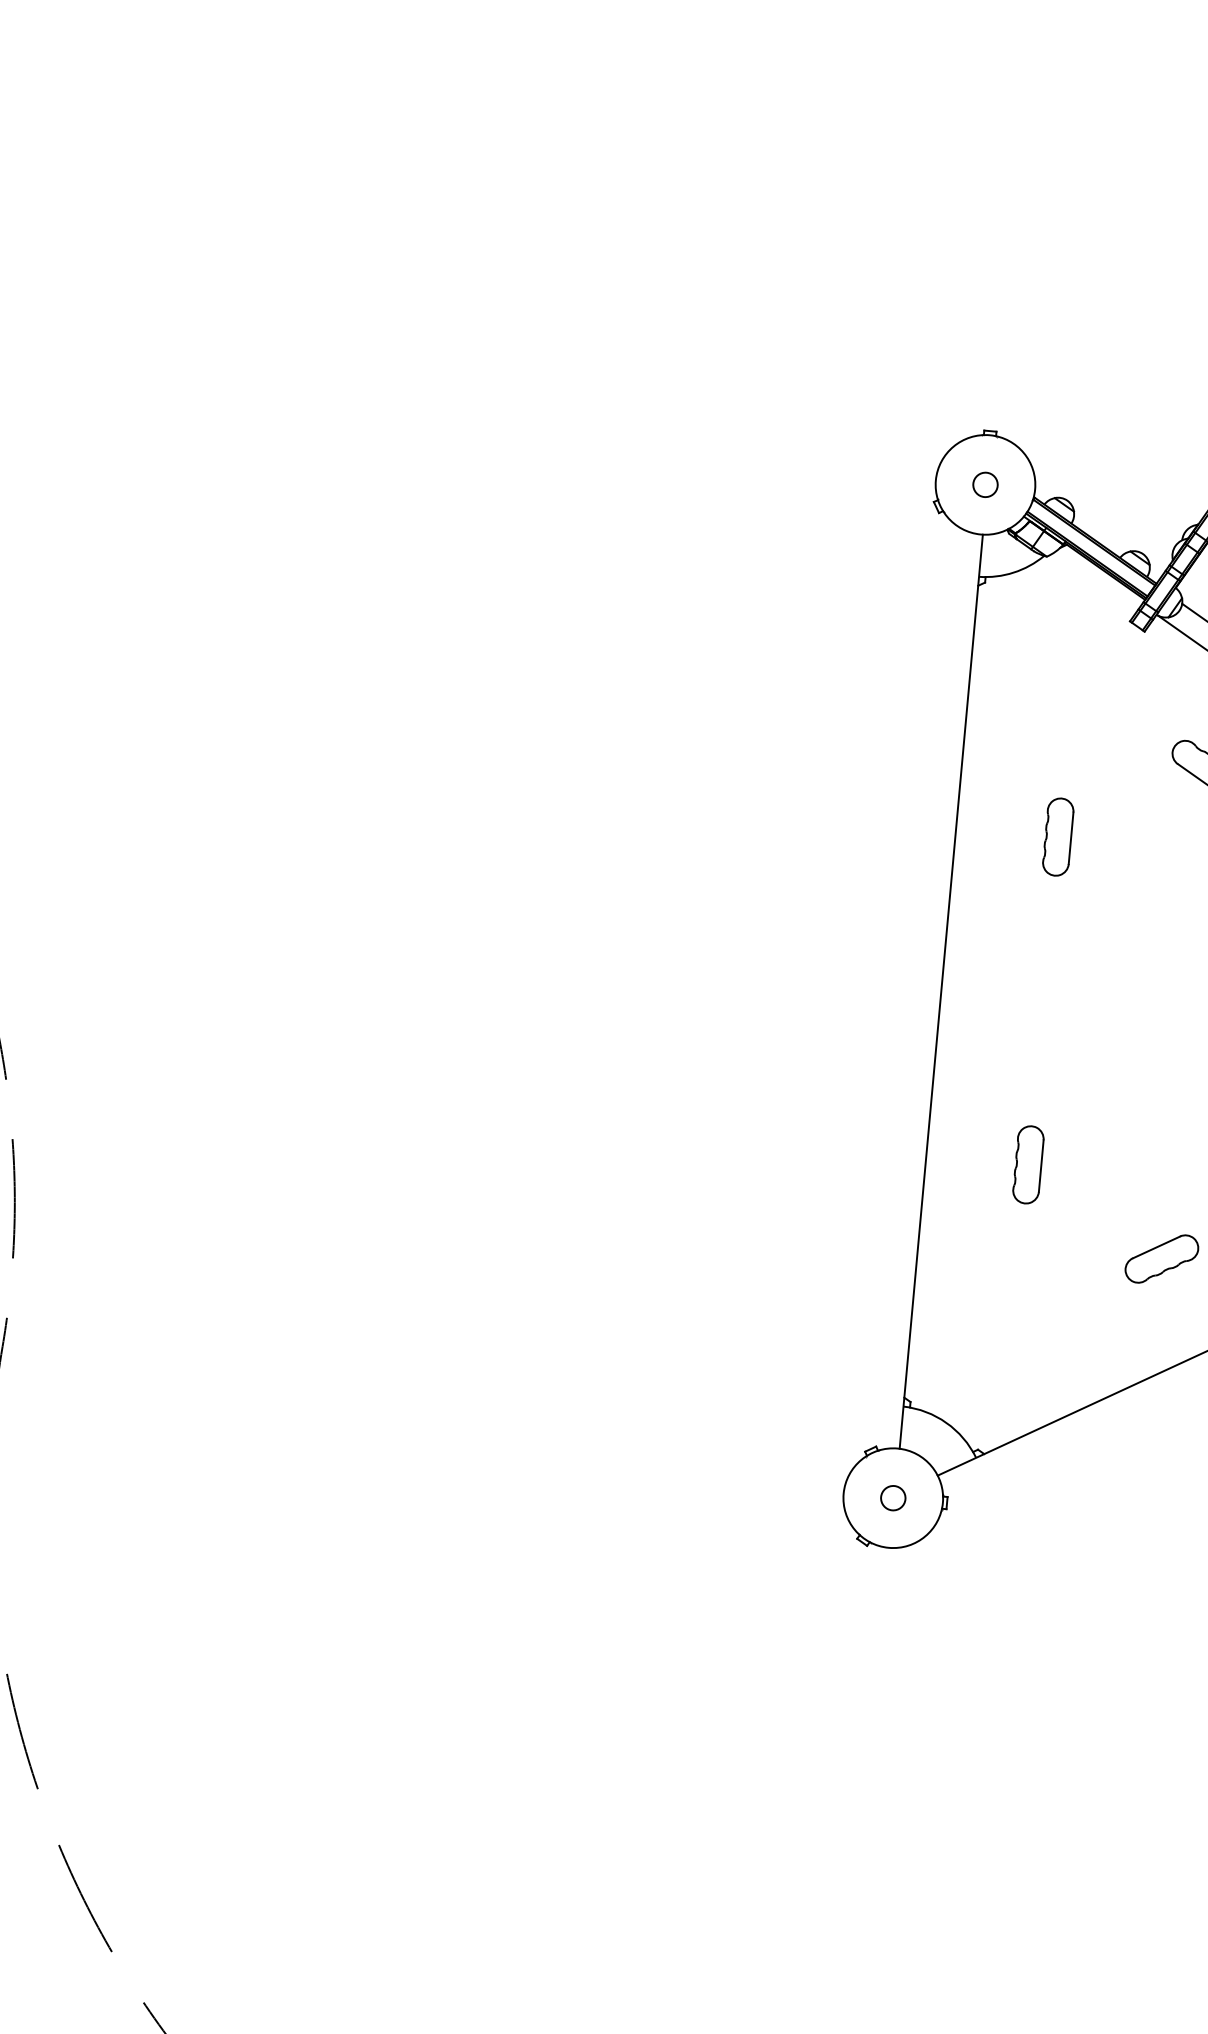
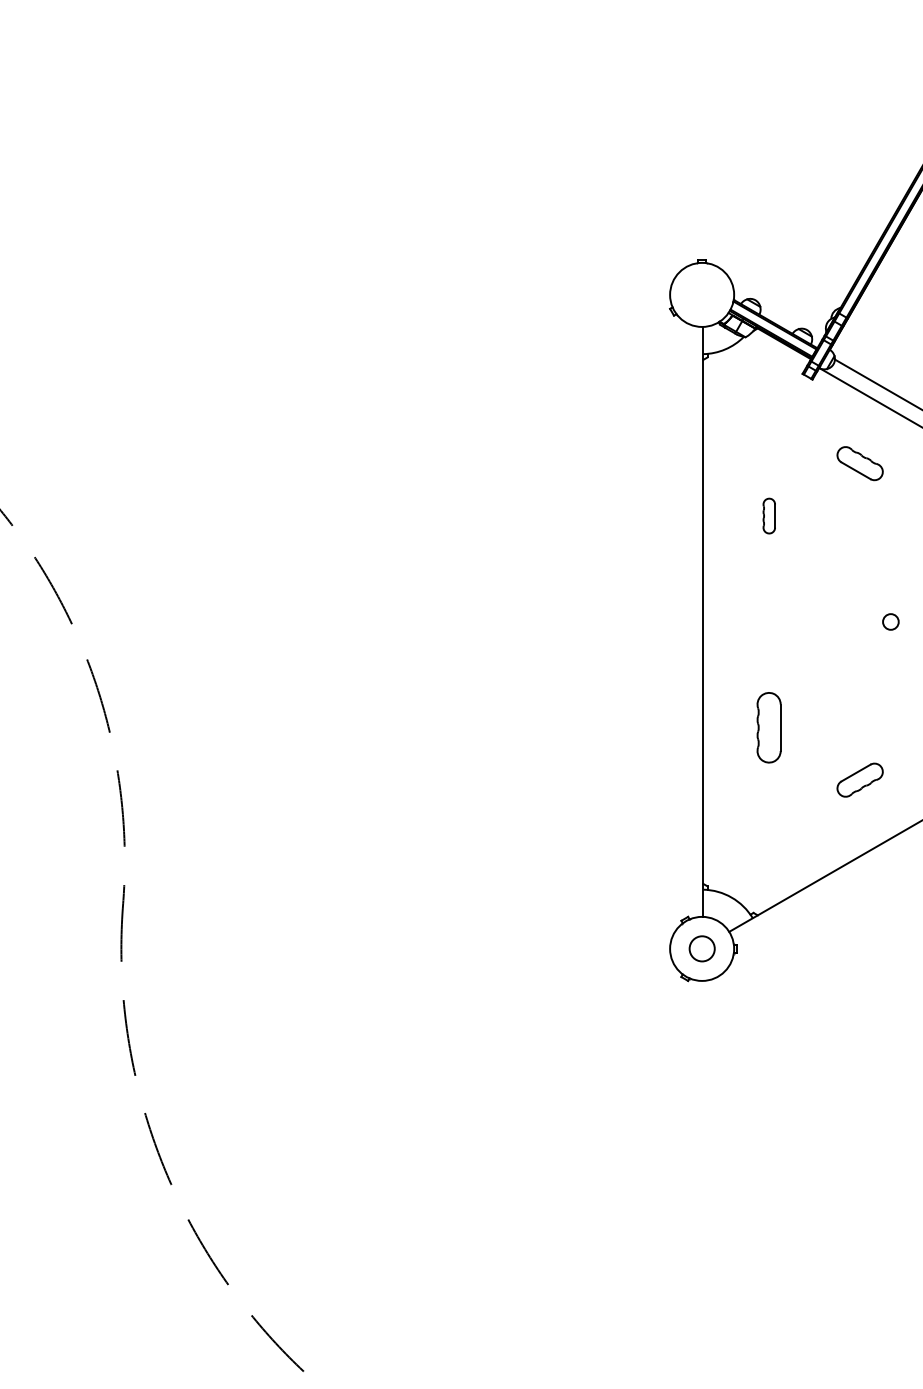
circle: (984, 484) -> (701, 294), removed
part: (1058, 836) -> (769, 515), size x0.7
part: (1028, 1164) -> (769, 727), size x1.4
circle: (892, 1497) -> (701, 948), size x1.6

